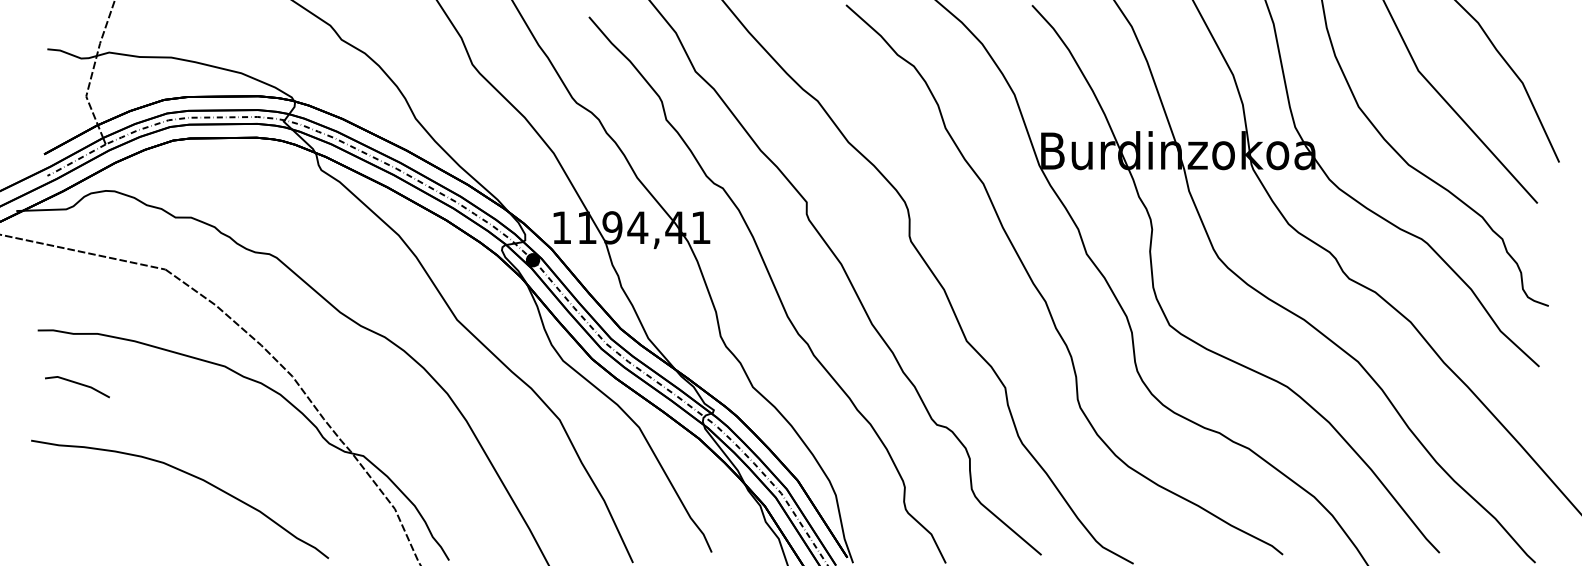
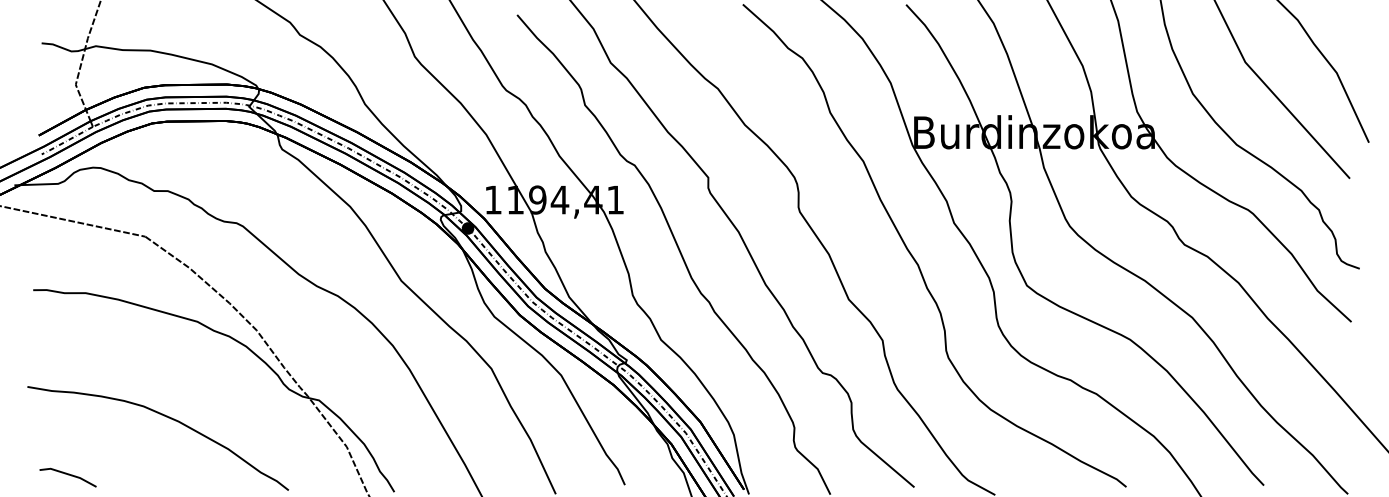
line: (77, 384) -> (68, 475), moved

